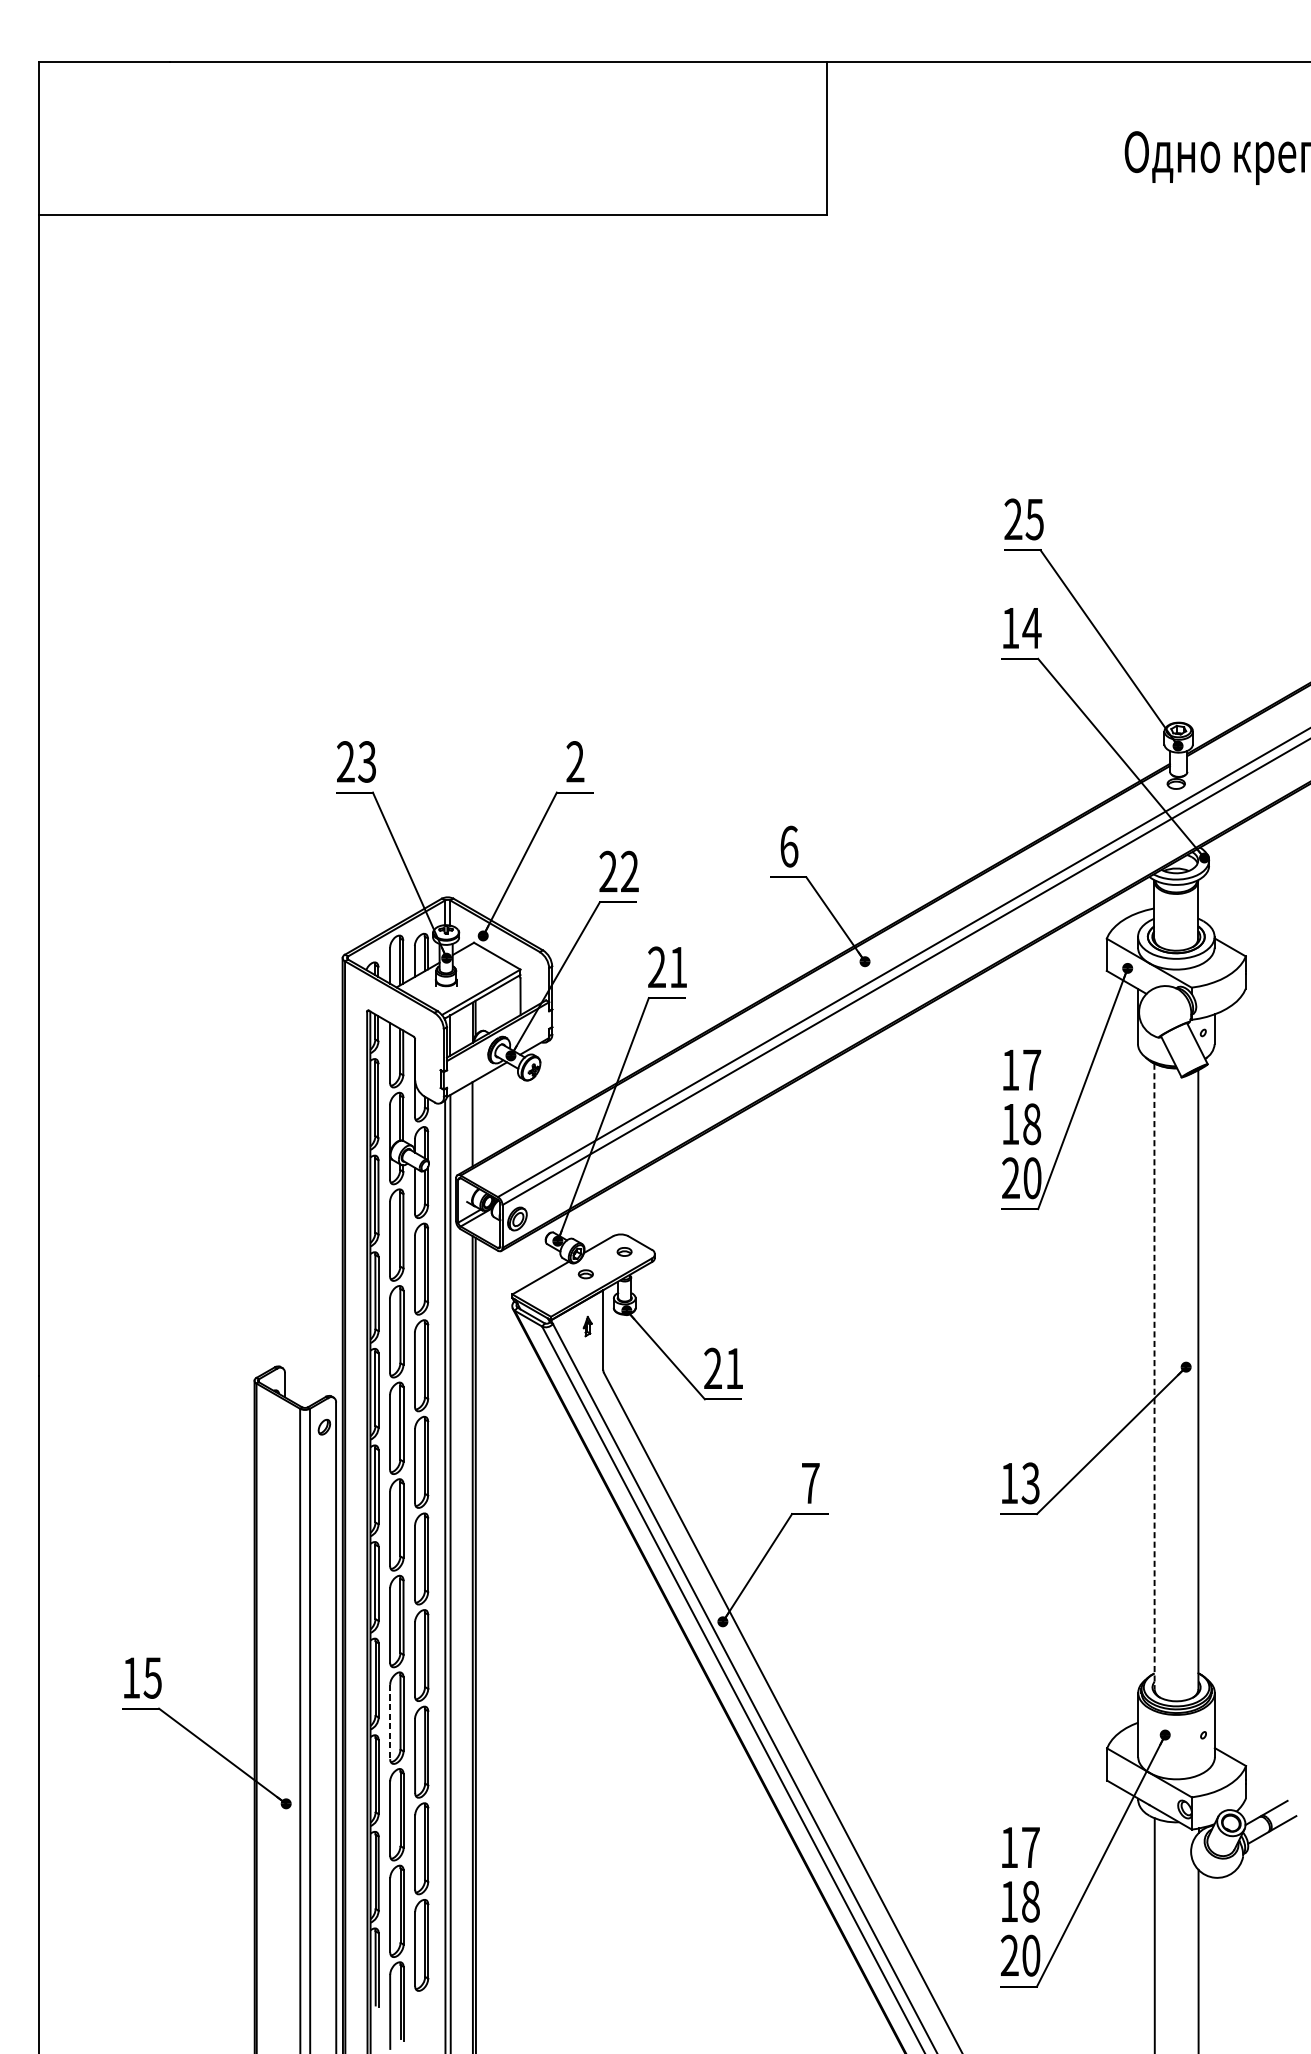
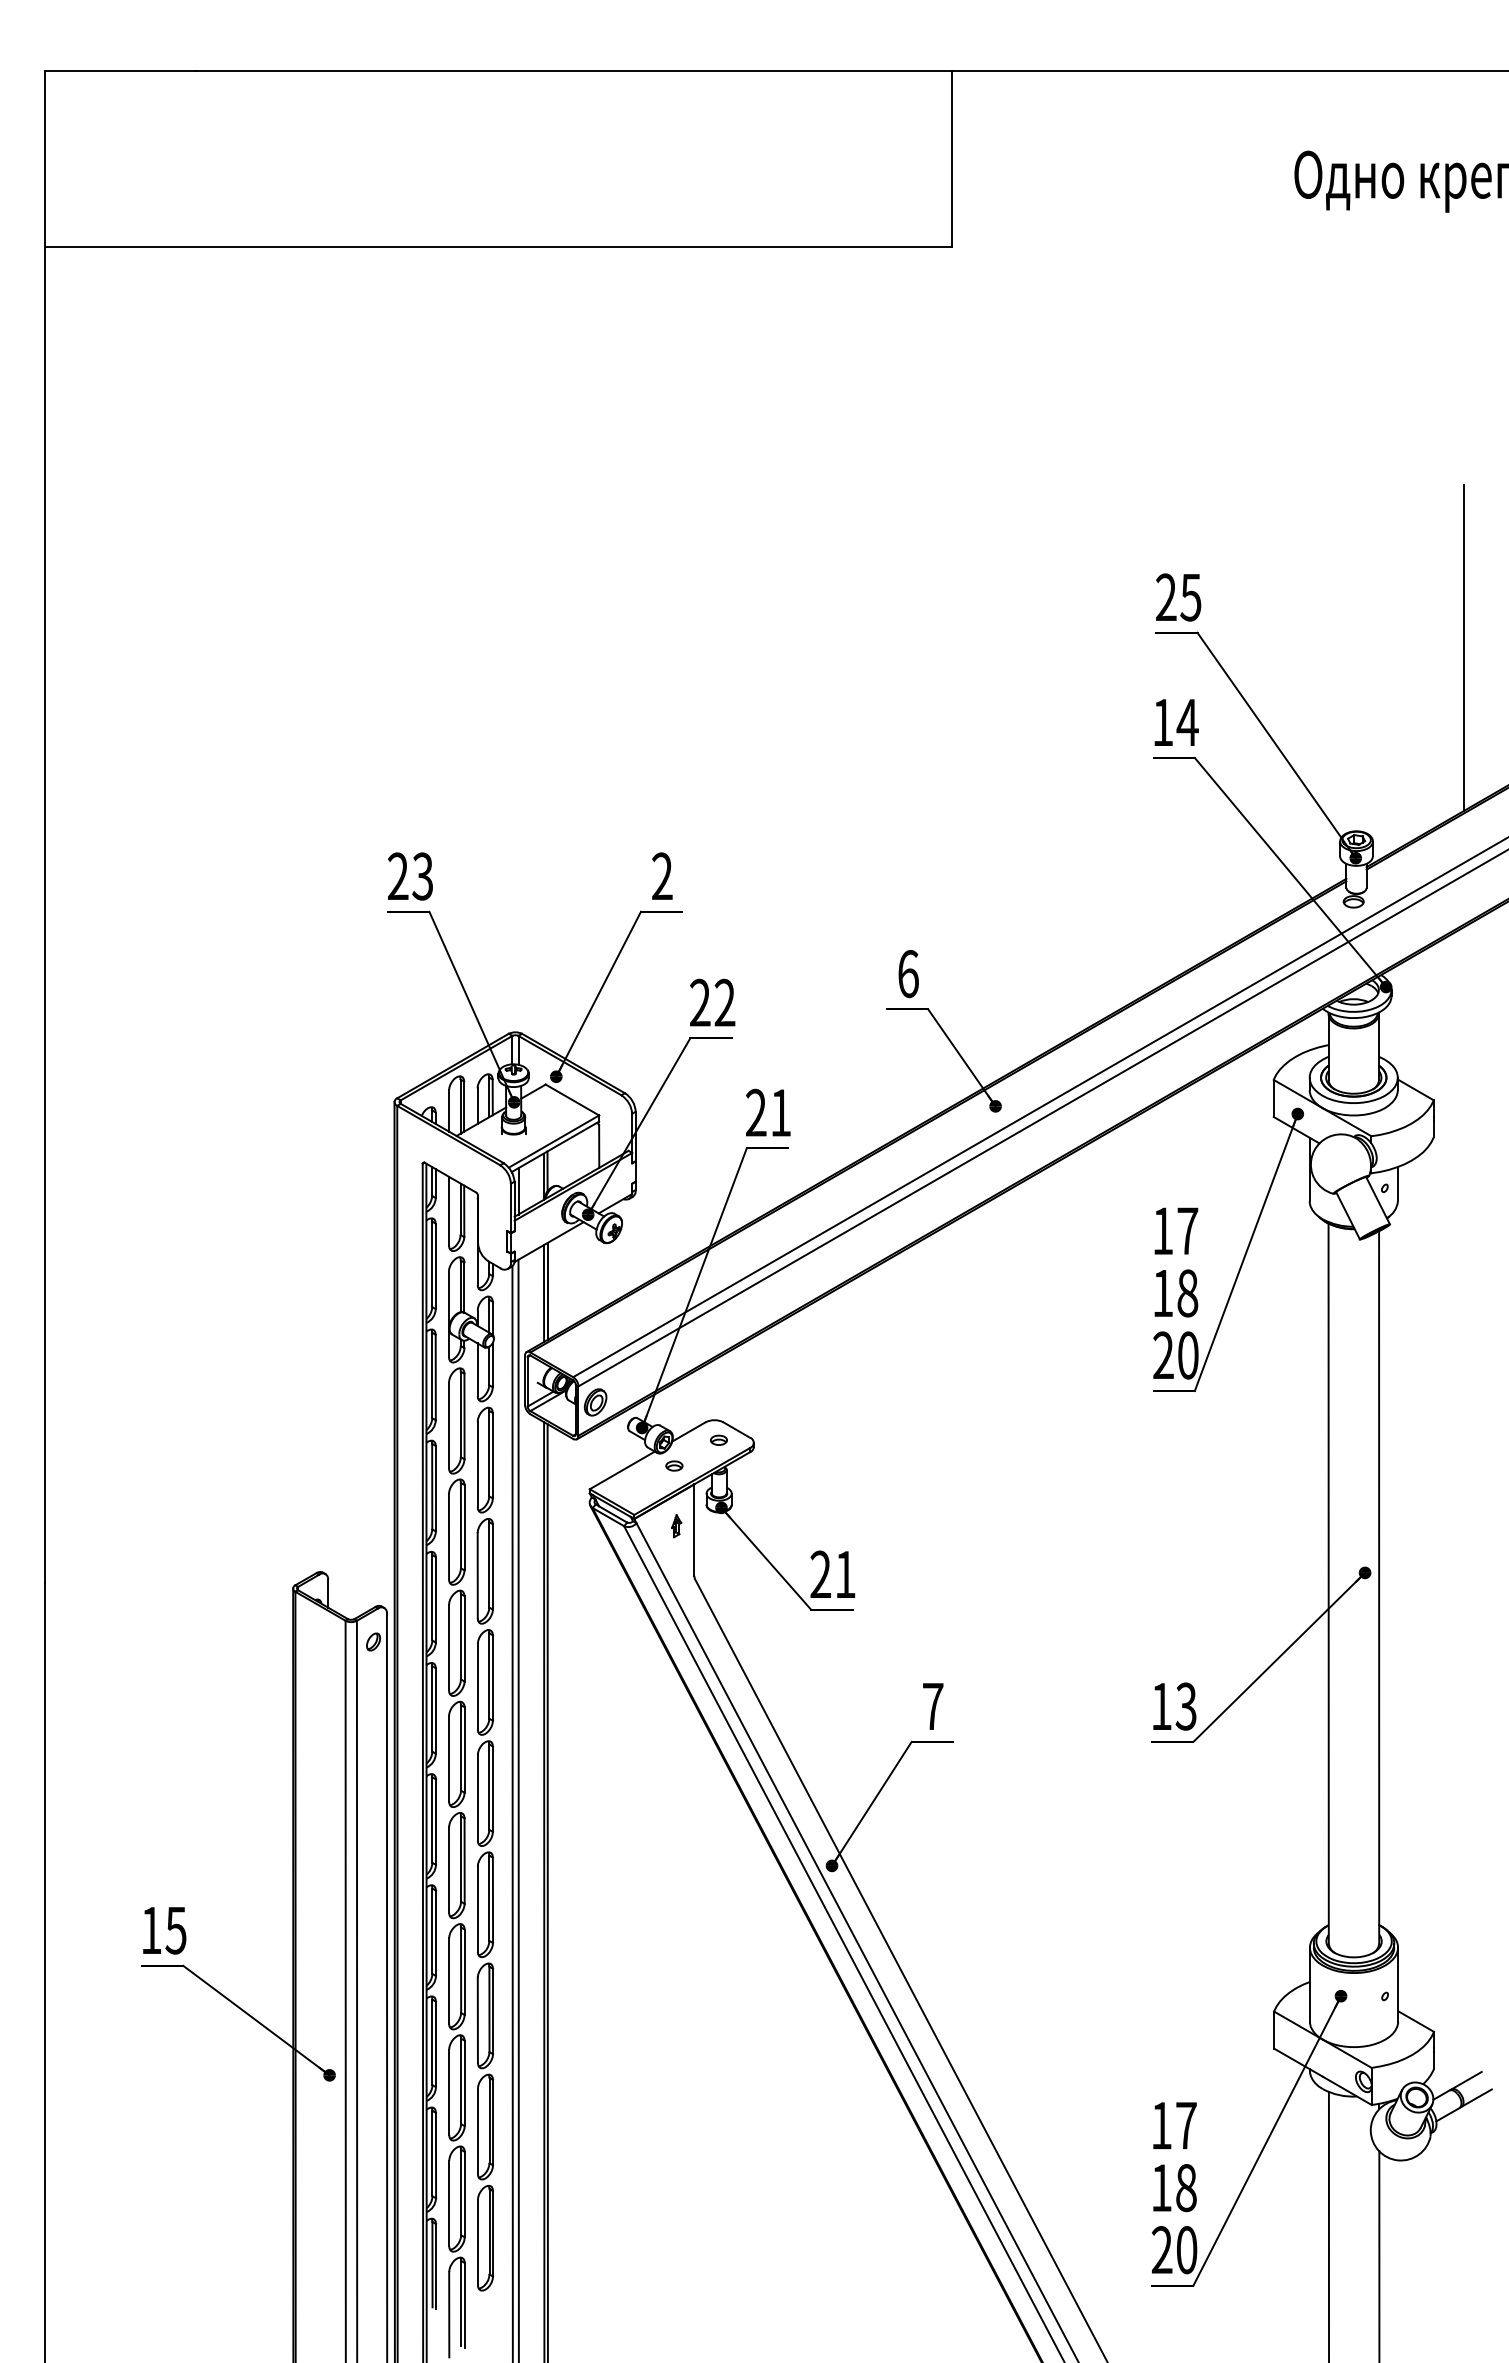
line: (1271, 562) -> (1463, 647), added
line: (475, 1122) -> (547, 1291), added
line: (1154, 1376) -> (1328, 1583), dashed -> solid
line: (390, 1722) -> (449, 1981), dashed -> solid

